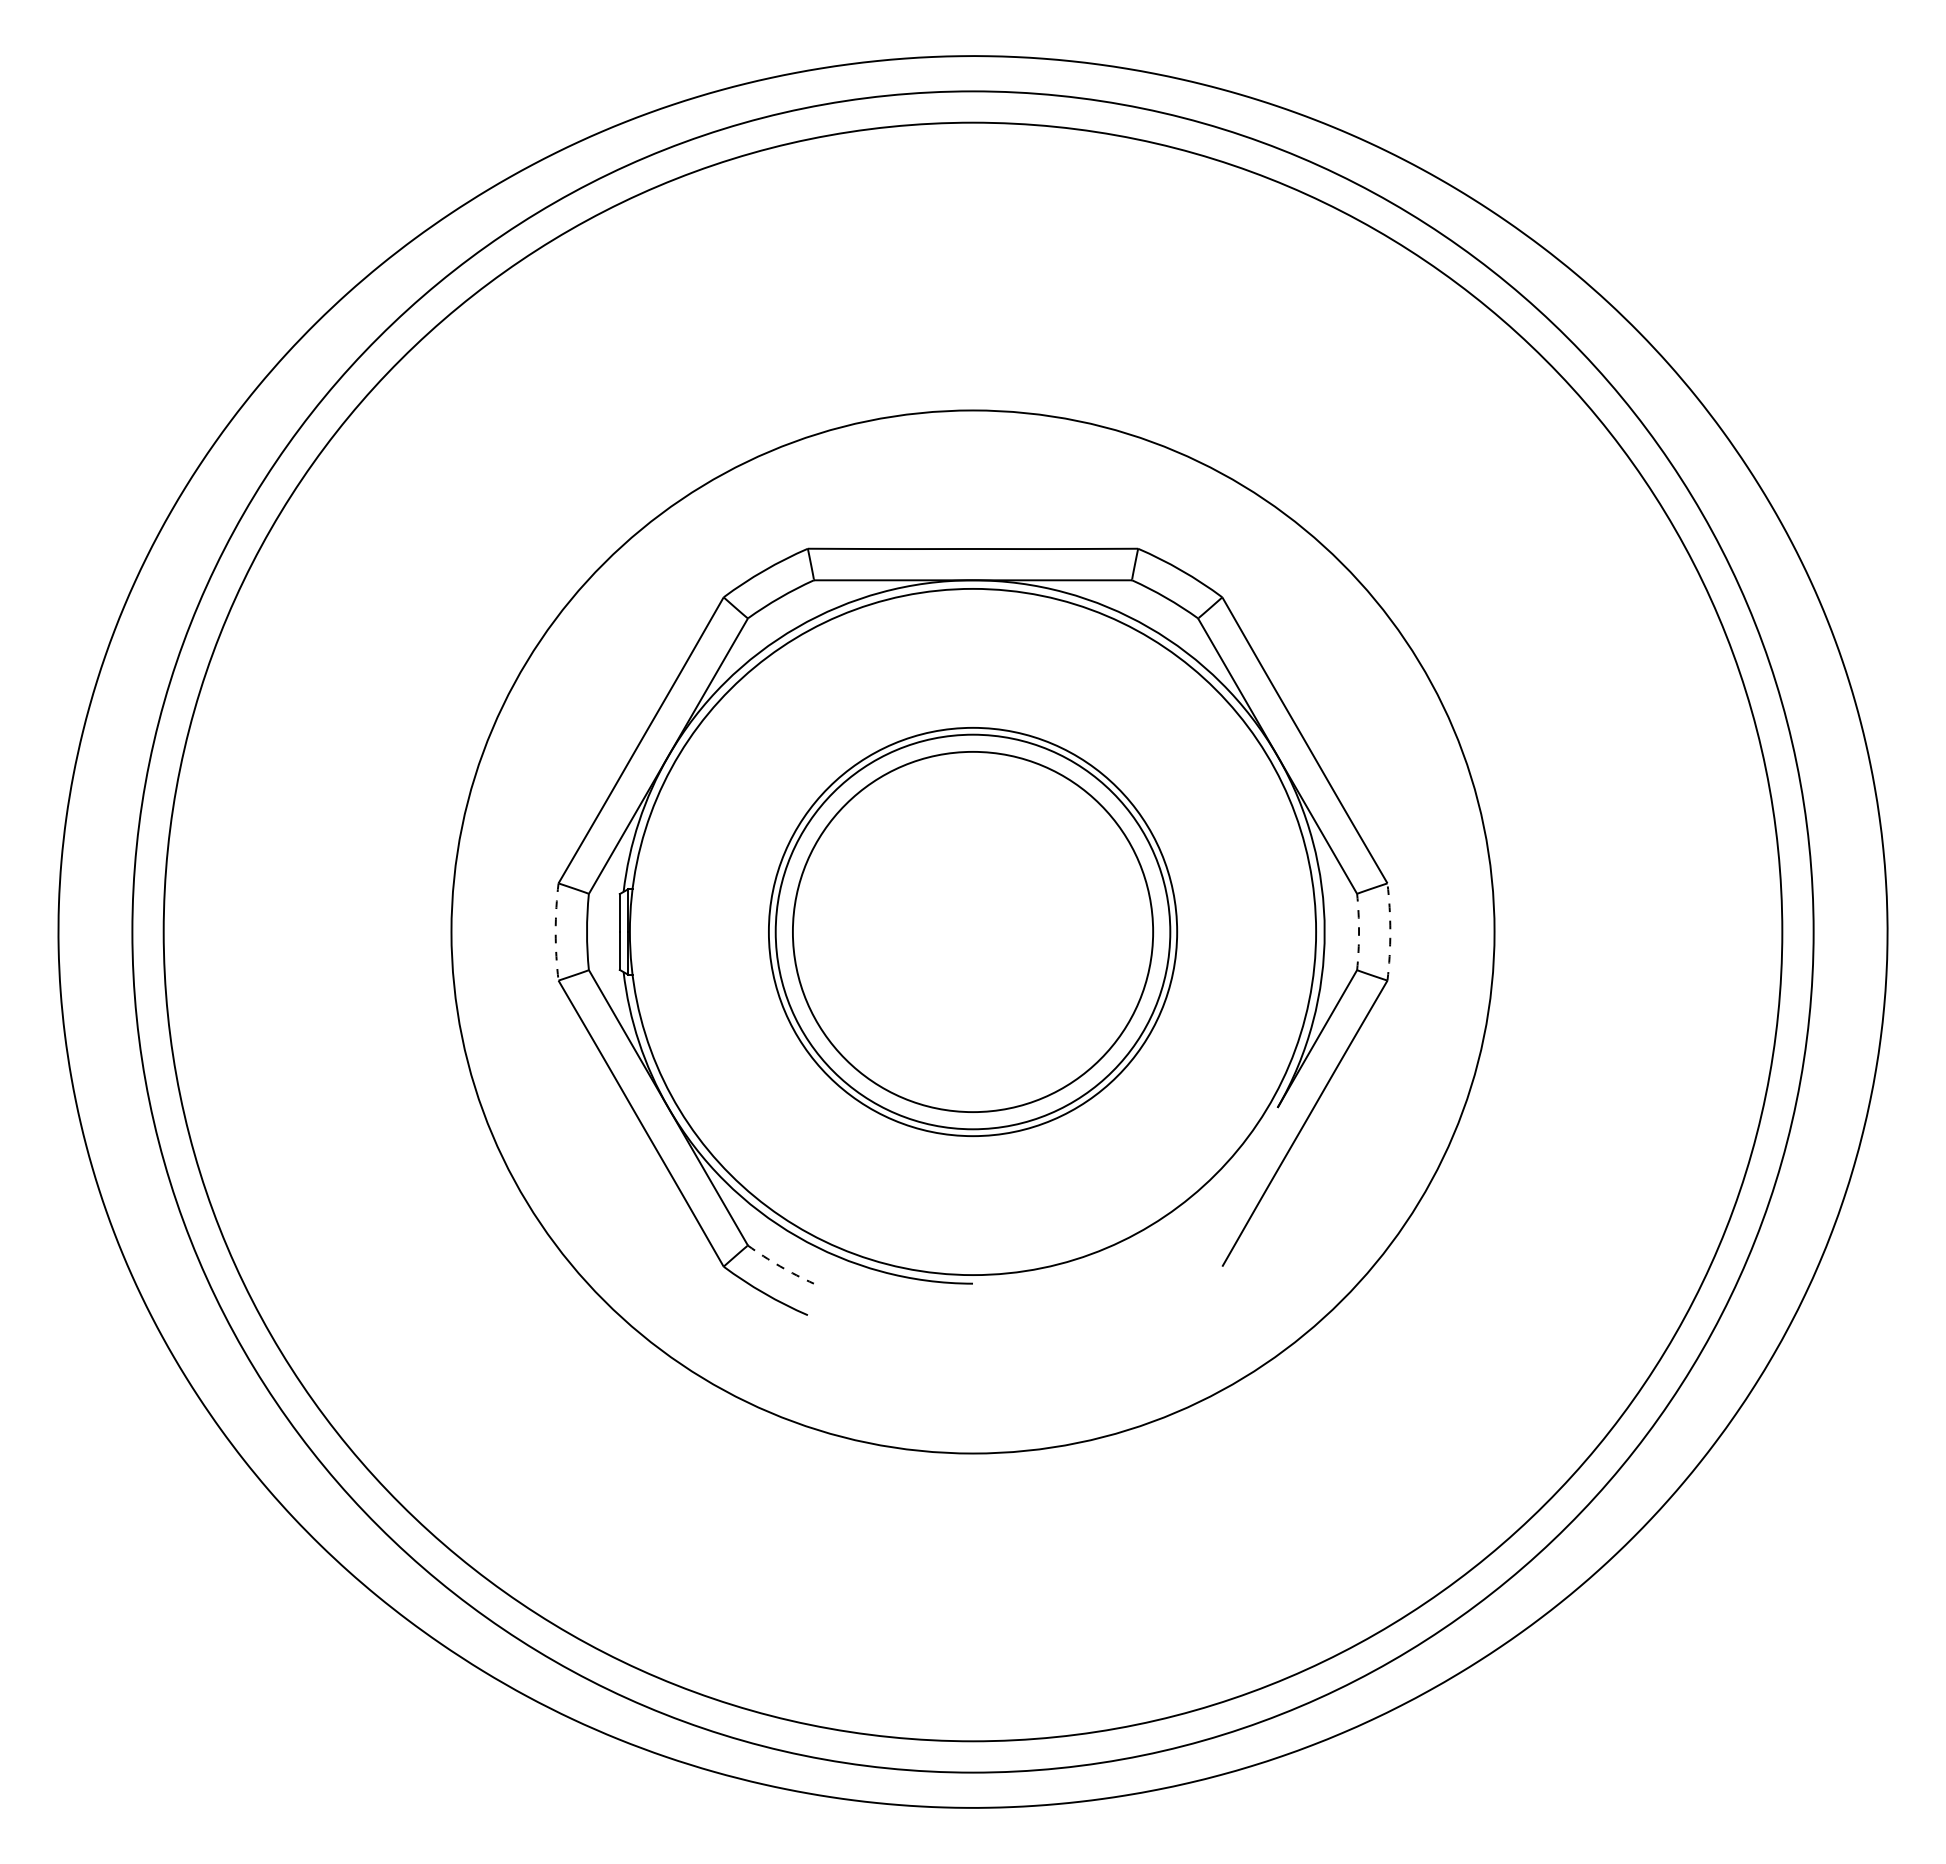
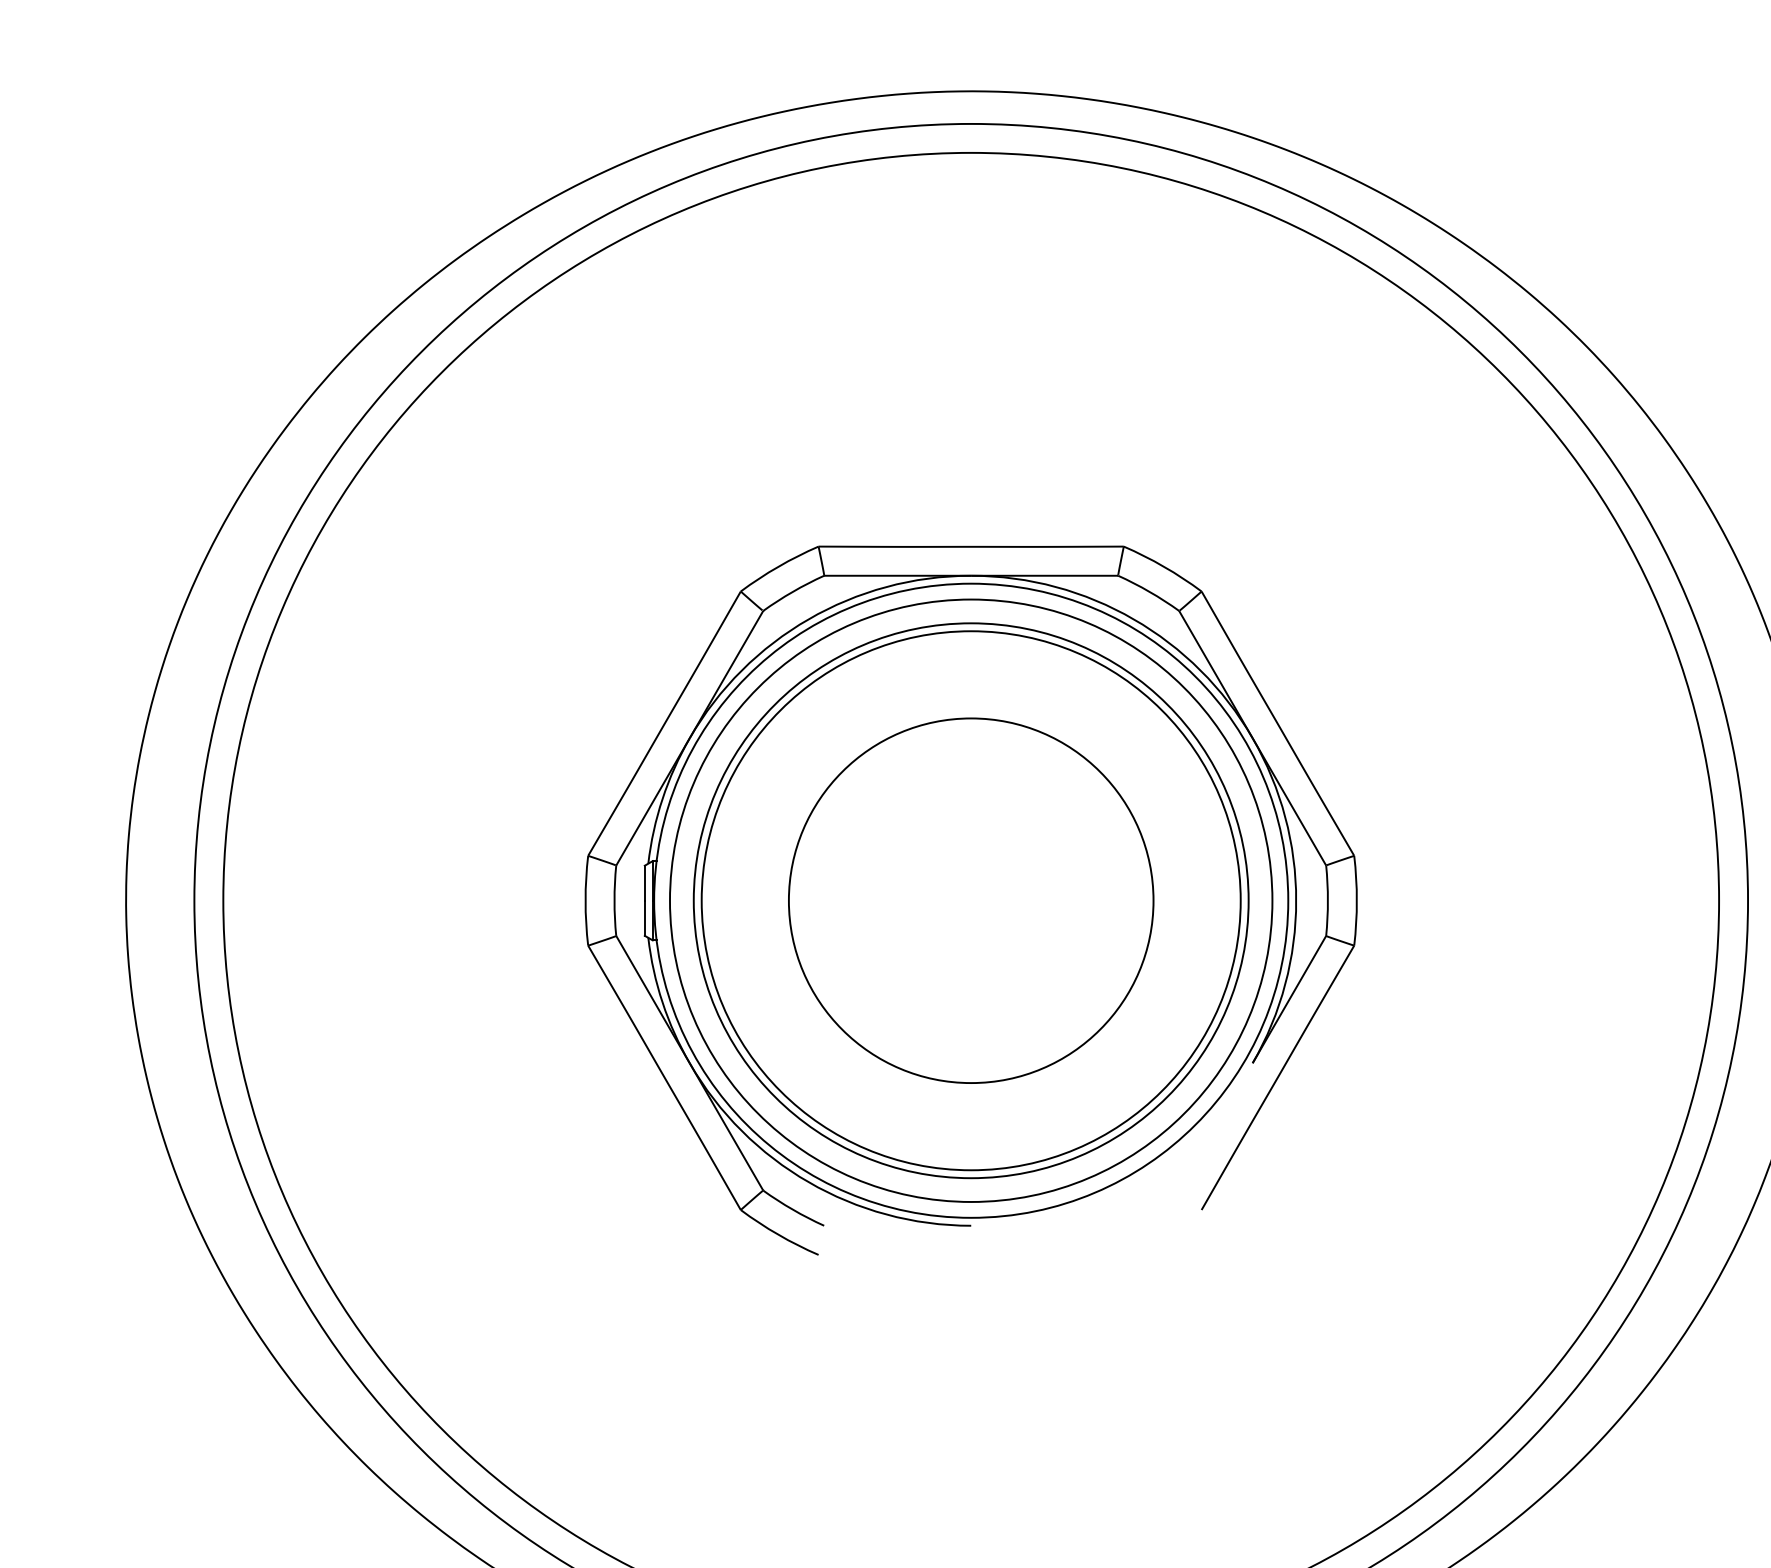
circle: (972, 931) -> (970, 900), size x0.62
circle: (972, 931) -> (970, 900), size x1.43
circle: (972, 931) -> (970, 900), size x1.67
arc: (555, 932) -> (585, 901), dashed -> solid
arc: (1359, 932) -> (1328, 901), dashed -> solid
arc: (1390, 932) -> (1357, 901), dashed -> solid
arc: (780, 1266) -> (793, 1209), dashed -> solid

